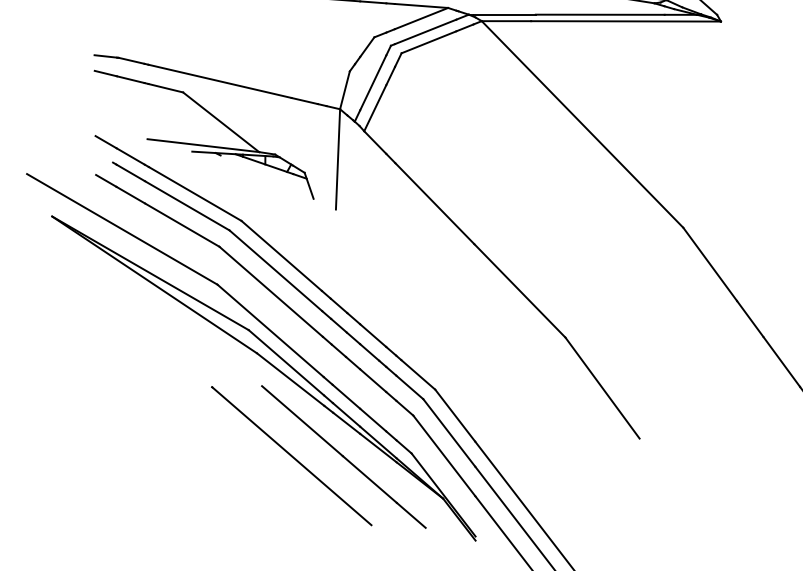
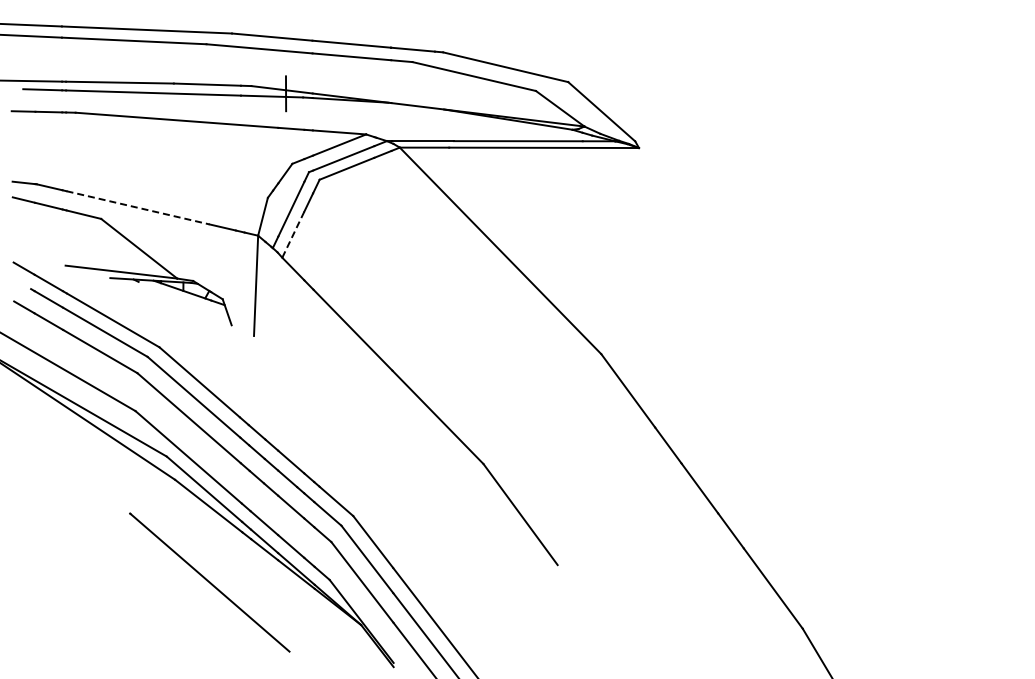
line: (220, 81) -> (138, 207), solid -> dashed
line: (375, 108) -> (293, 234), solid -> dashed
line: (343, 457) -> (261, 583), removed

